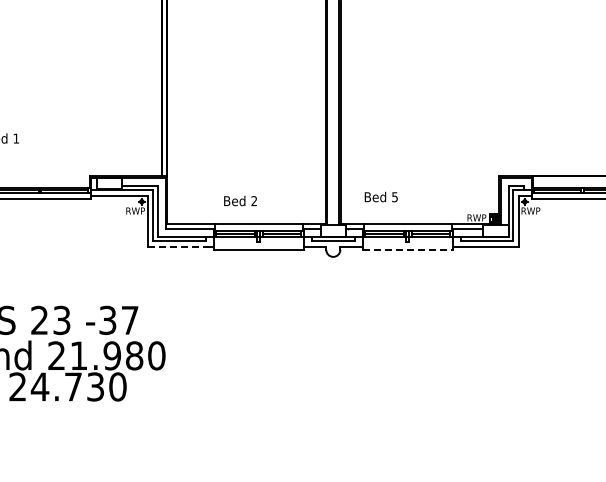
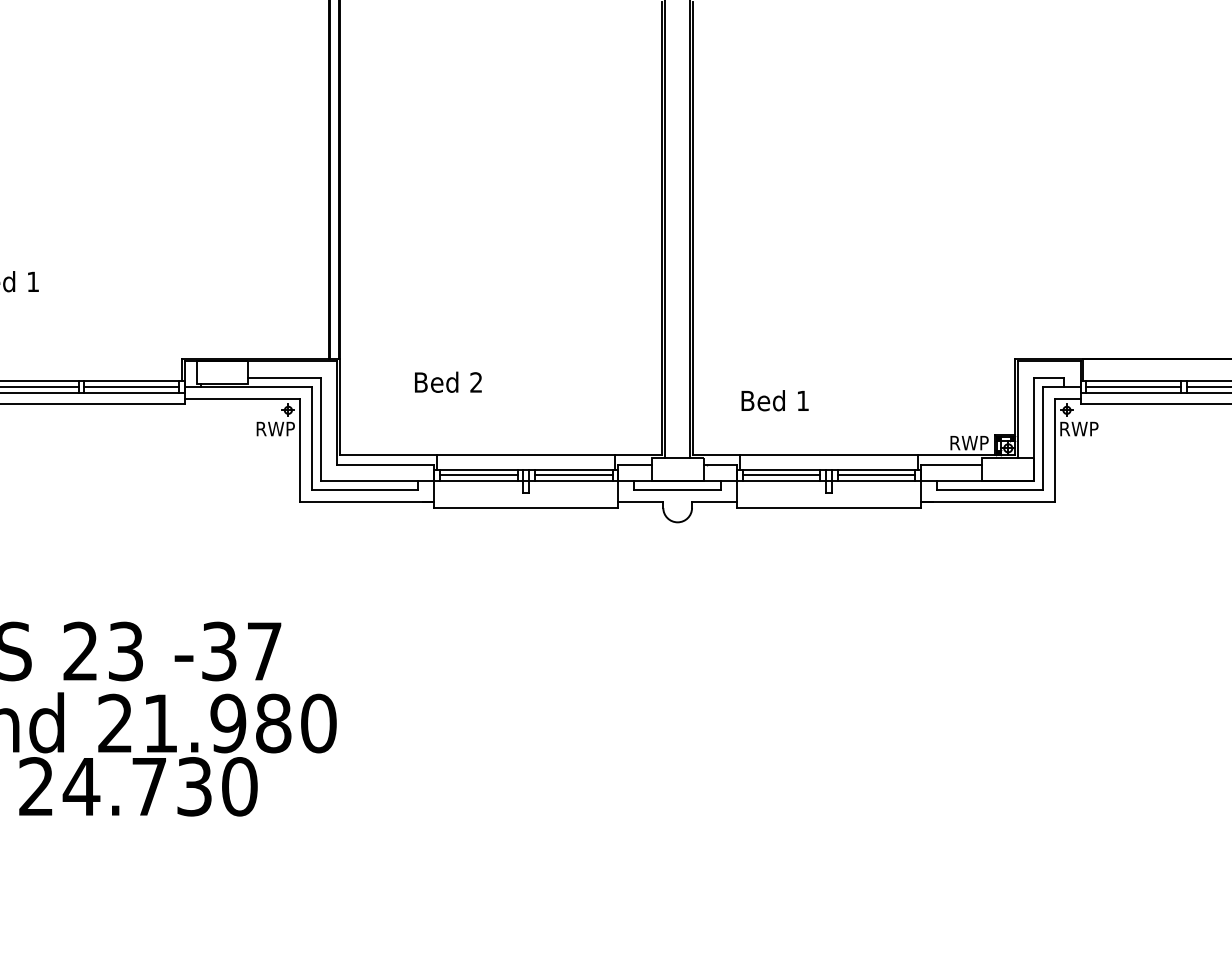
text: (394, 197) -> (802, 401), 5 -> 1
text: (240, 200) -> (448, 381), moved
line: (180, 247) -> (366, 503), dashed -> solid
line: (408, 249) -> (830, 507), dashed -> solid

